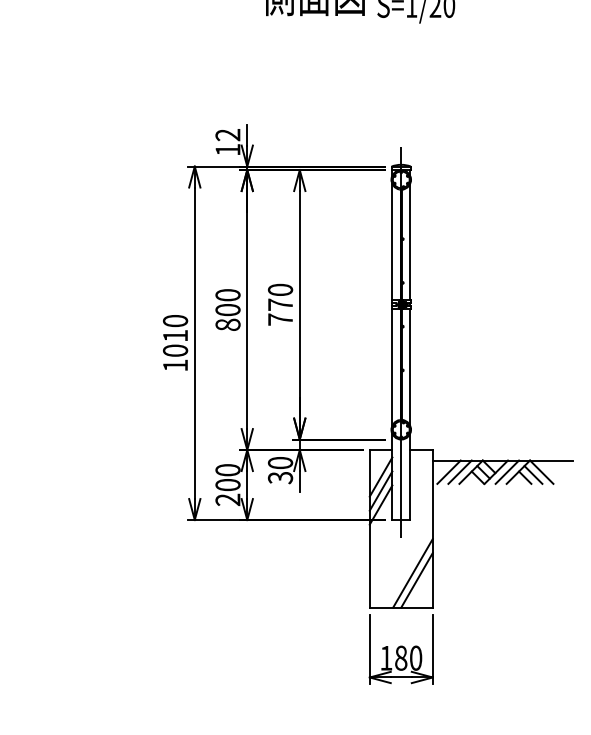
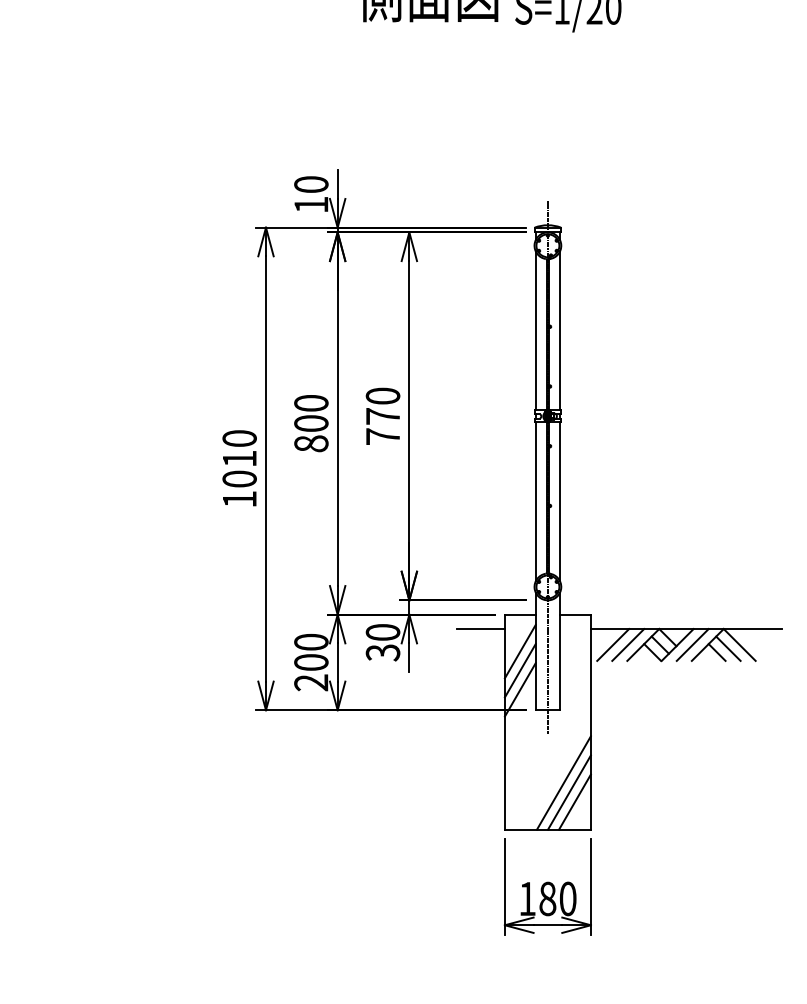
text: (228, 134) -> (311, 184), 12 -> 10
line: (351, 460) -> (480, 629), added
line: (420, 586) -> (574, 801), added

